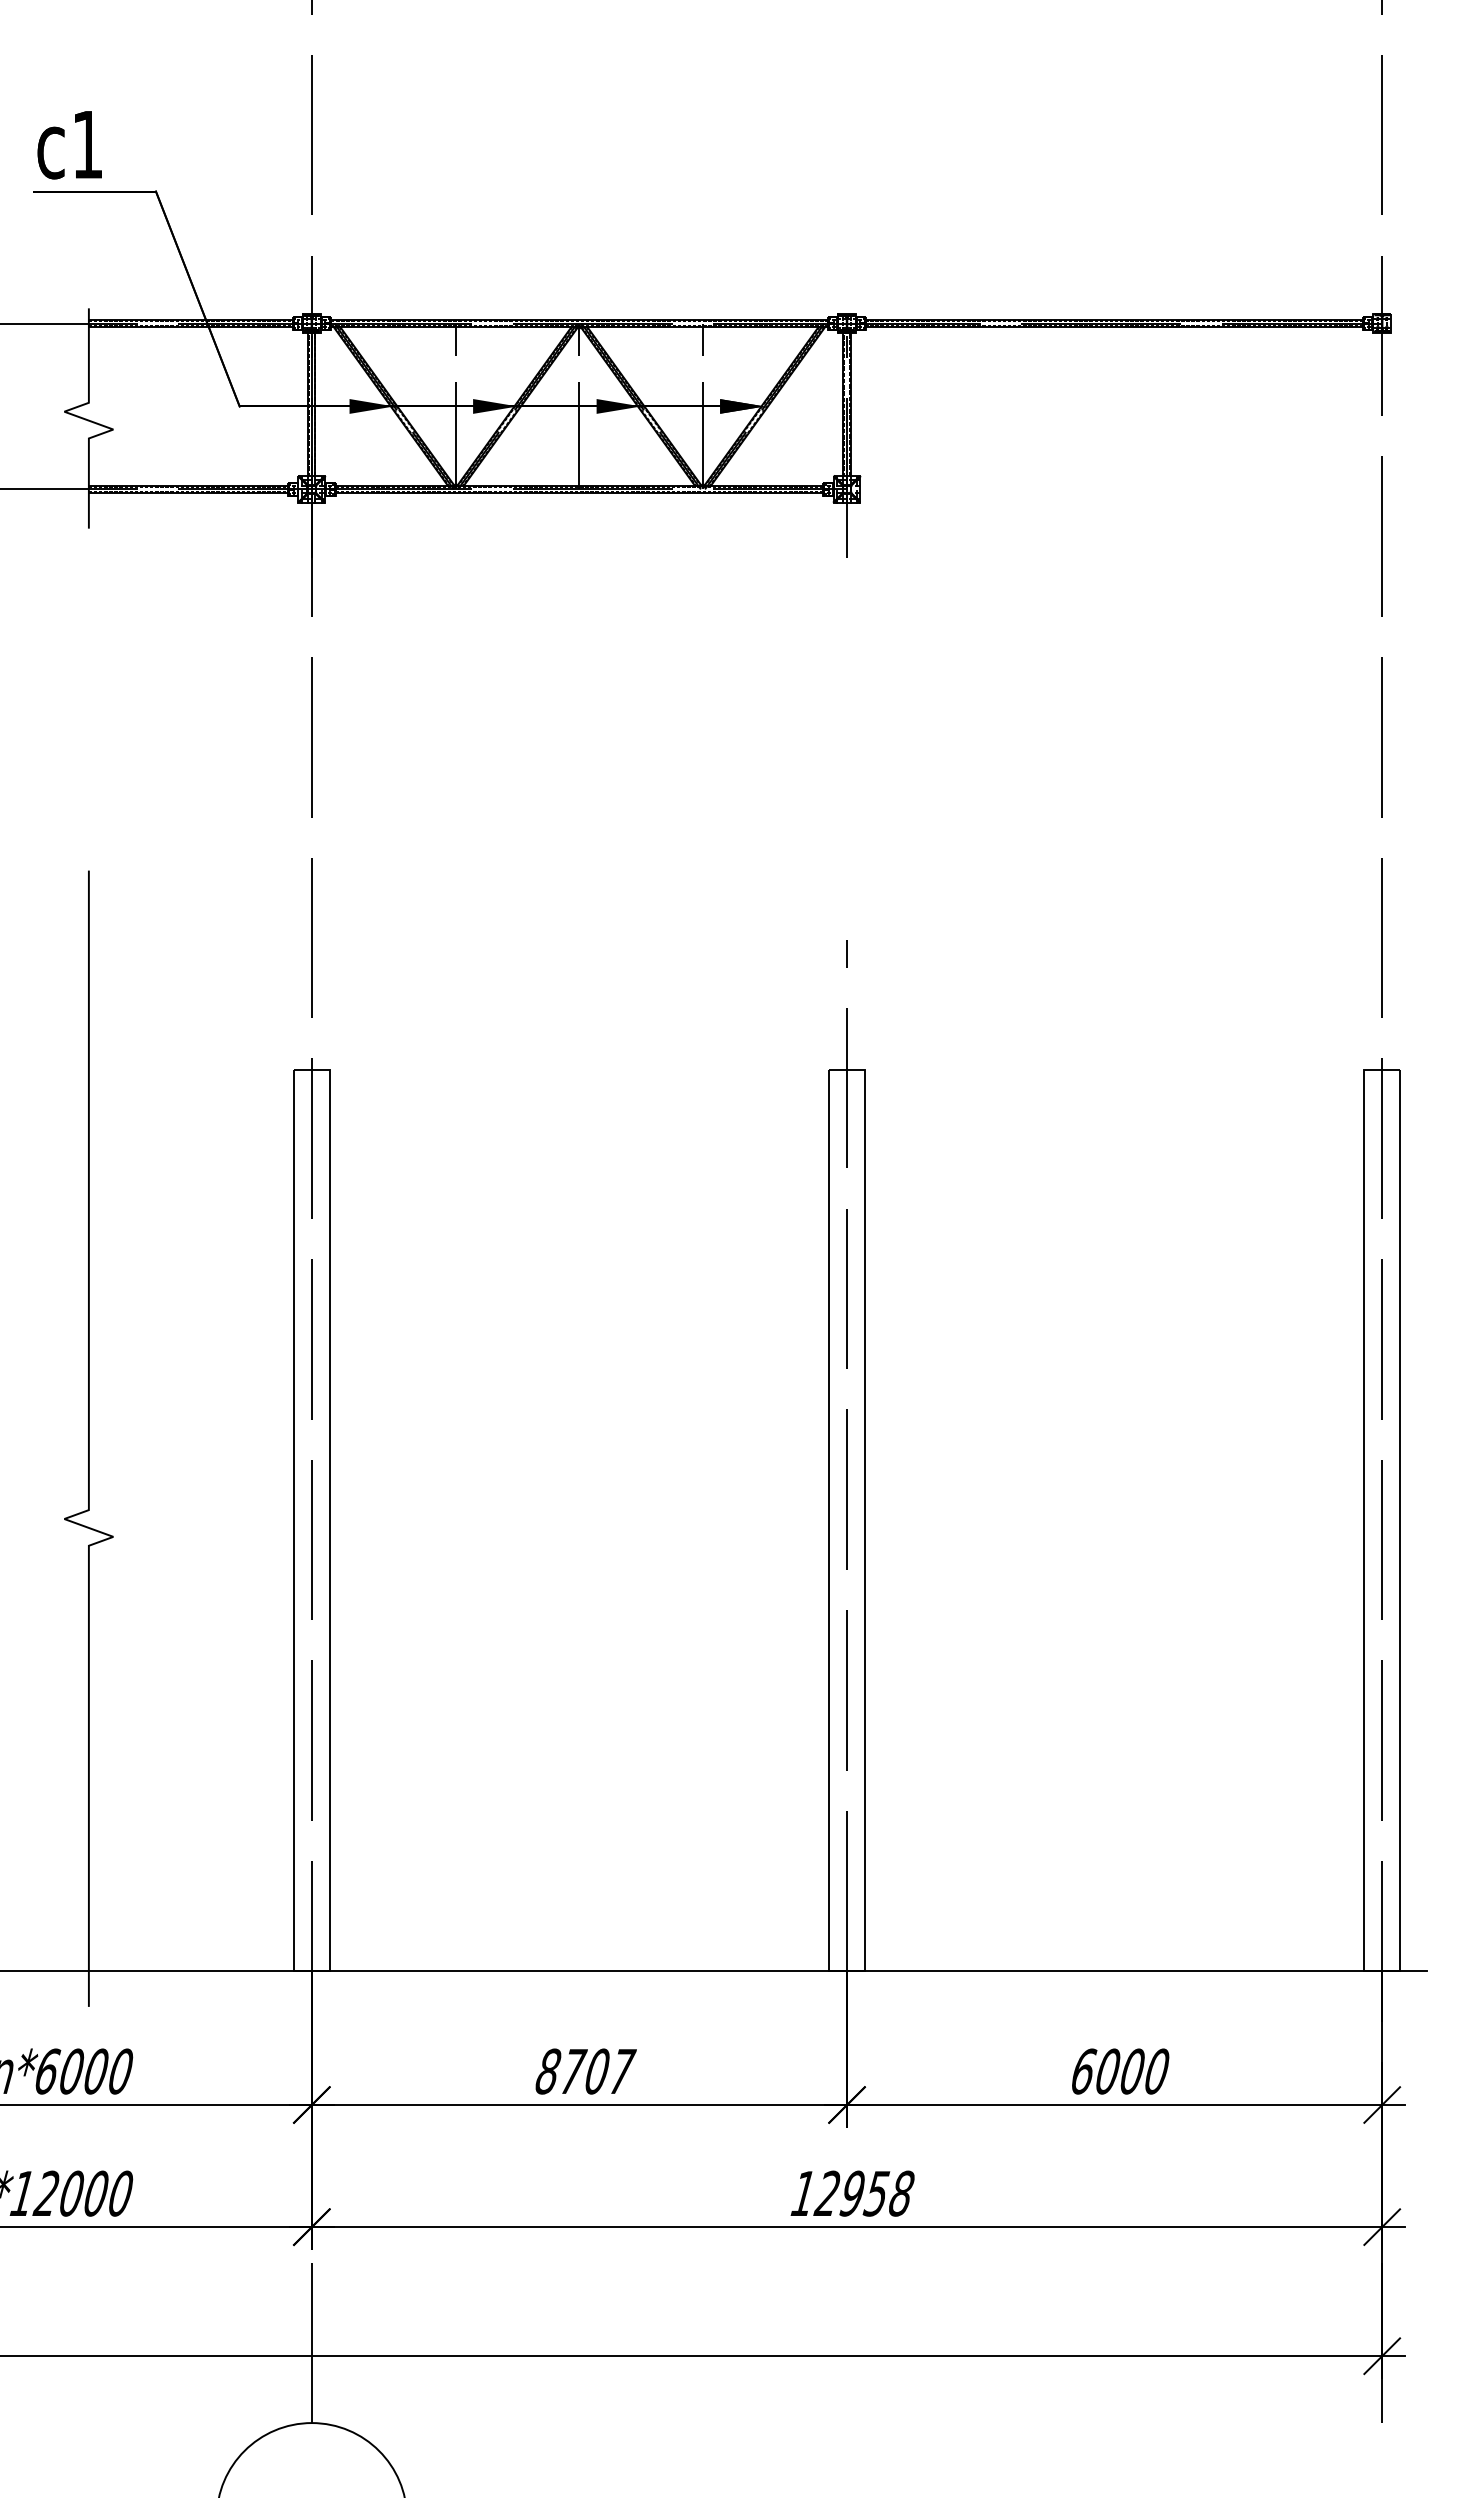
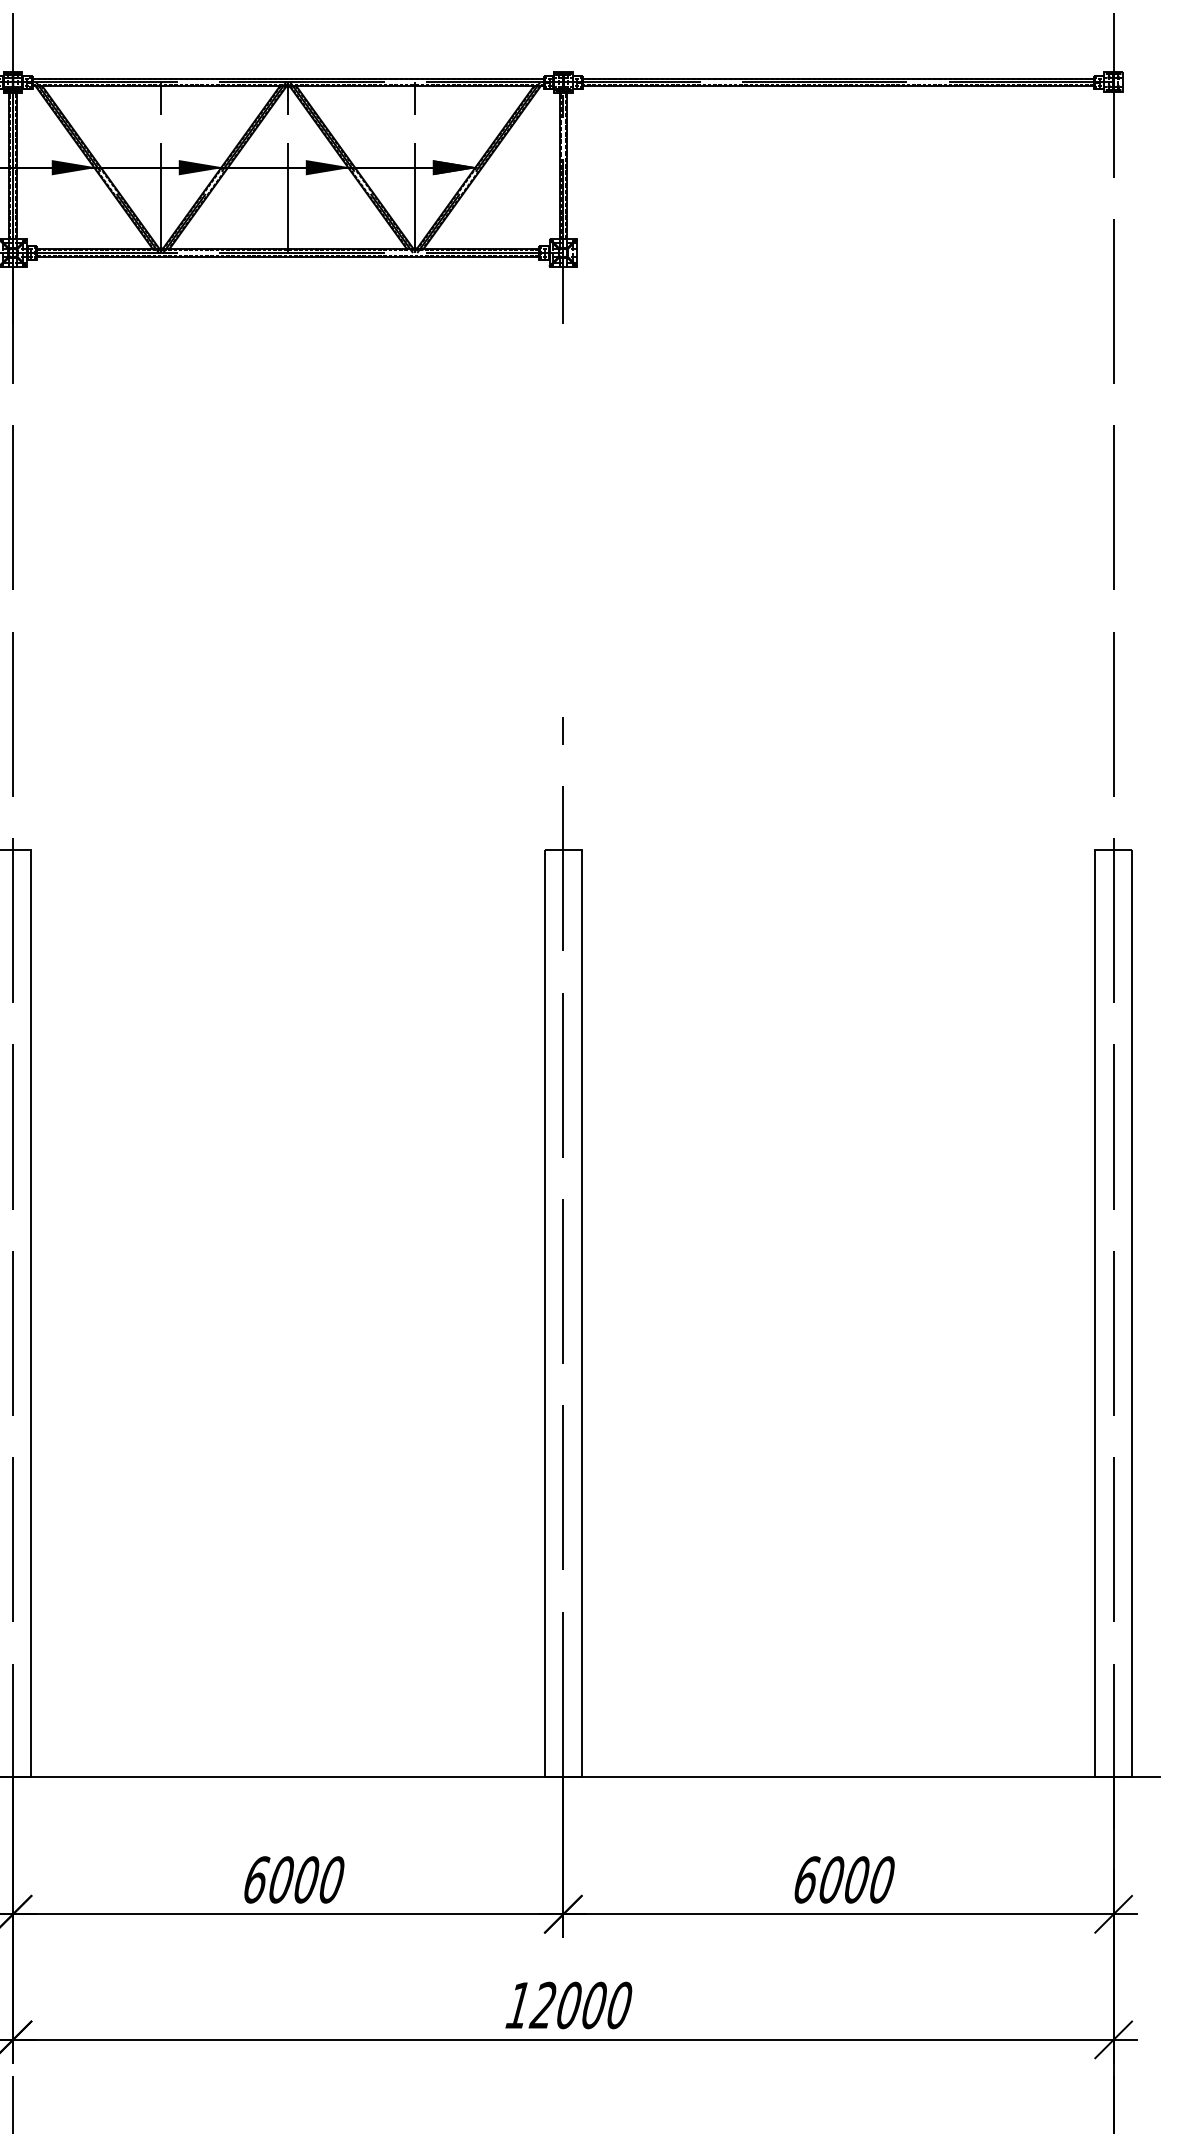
text: (585, 2071) -> (294, 1879), 8707 -> 6000
text: (876, 2193) -> (593, 2005), 12958 -> 12000

